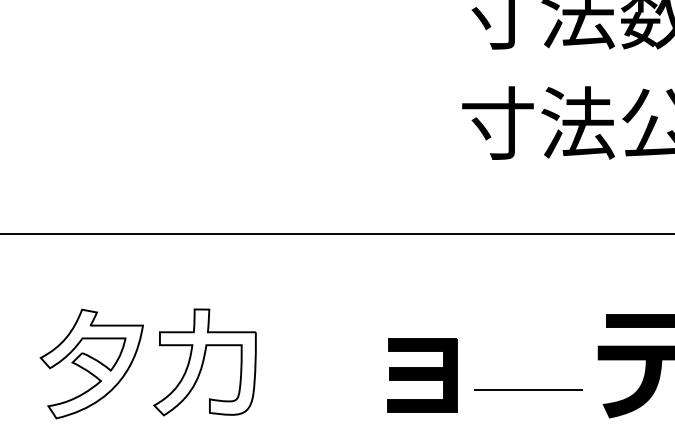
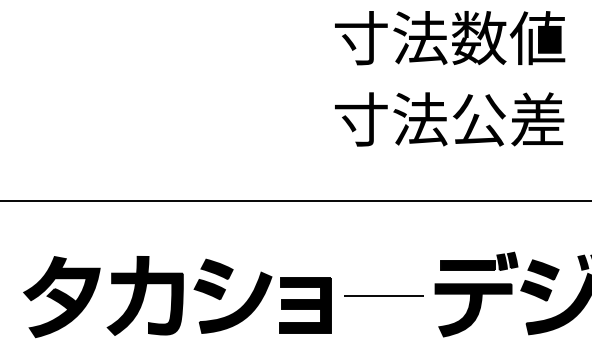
part: (313, 356) -> (225, 291), added
fill: (203, 361) -> (144, 295), added
fill: (91, 364) -> (61, 297), added
line: (528, 389) -> (383, 295), moved

